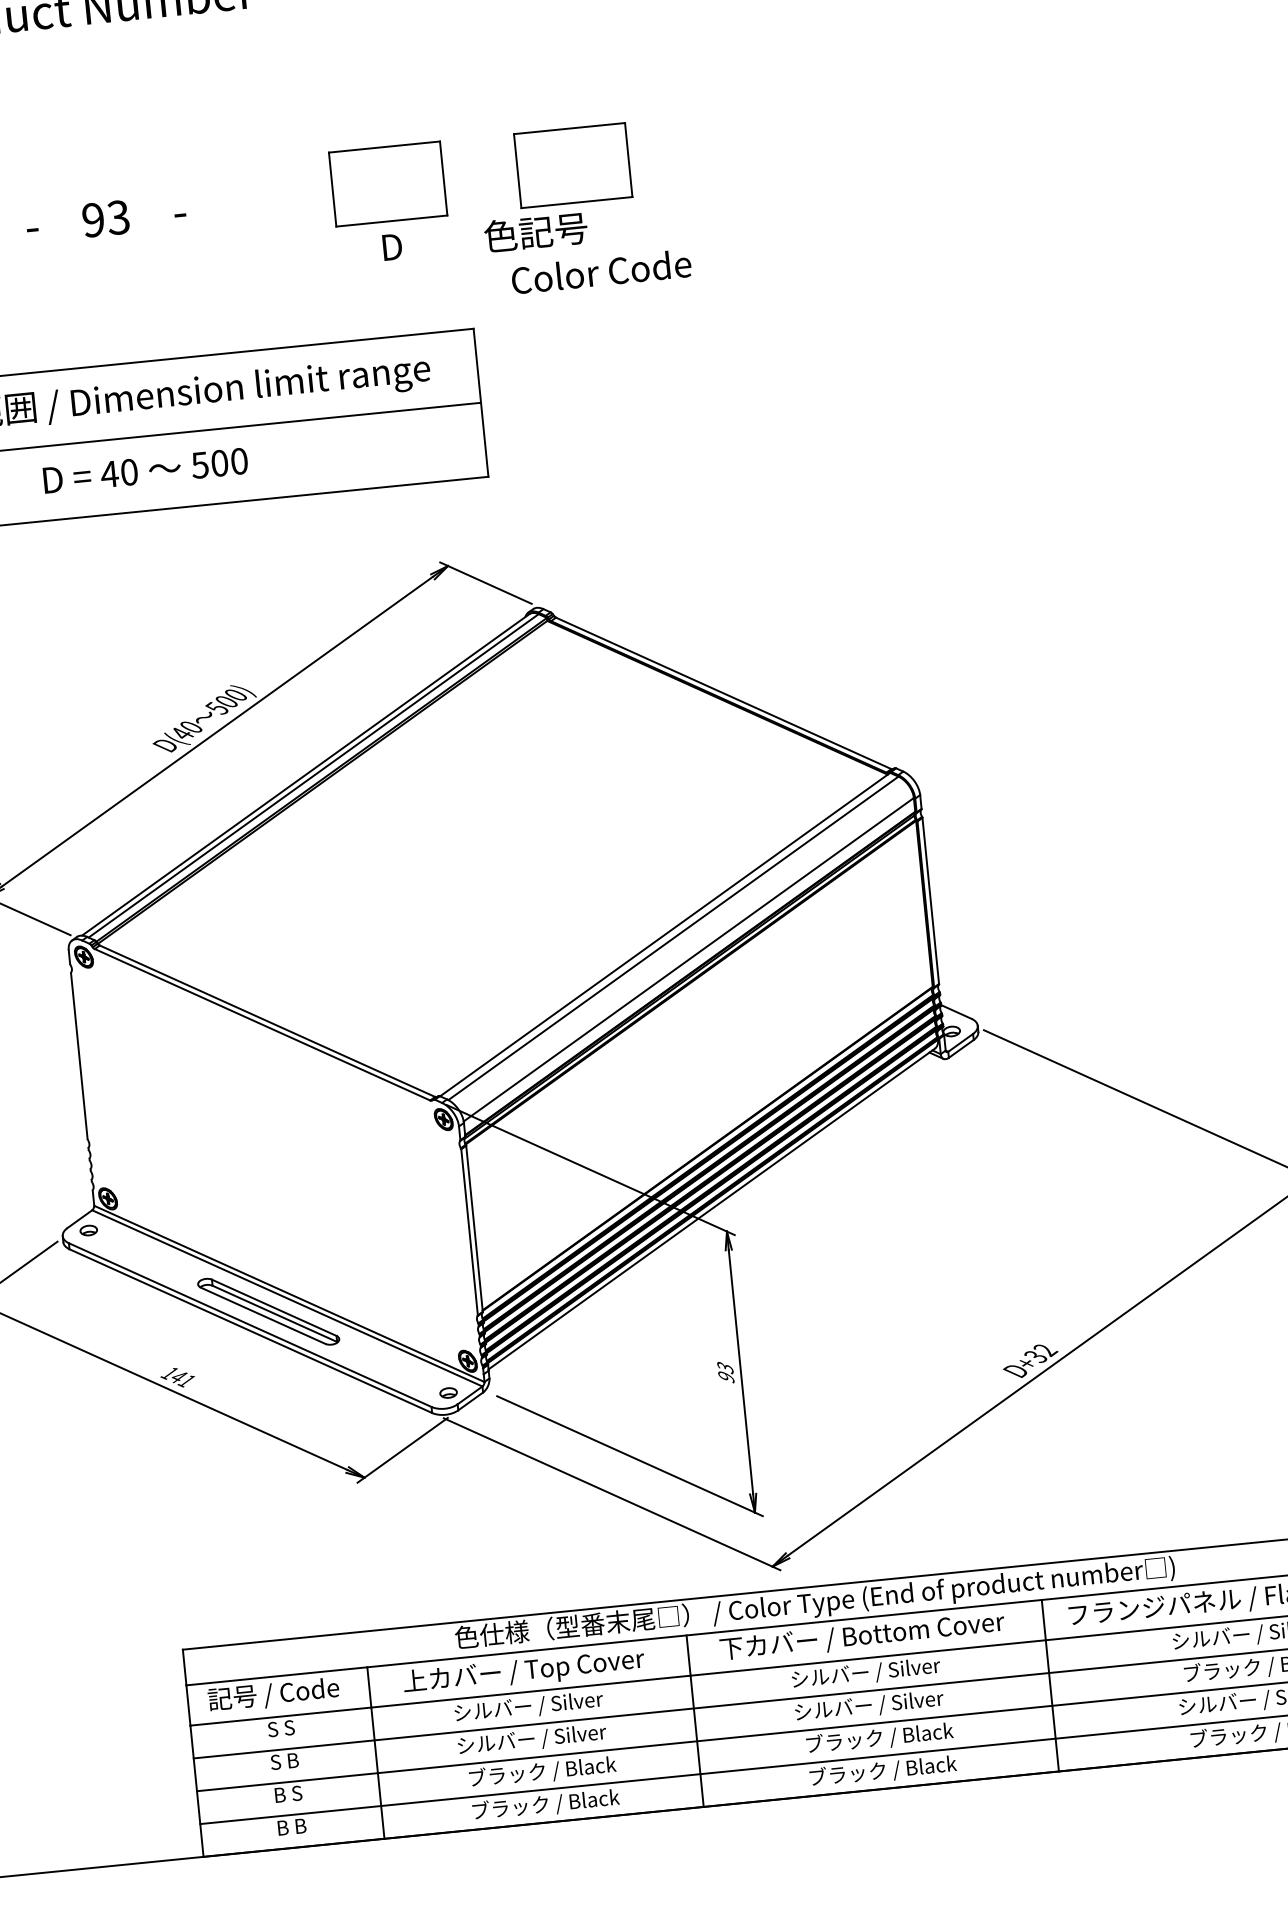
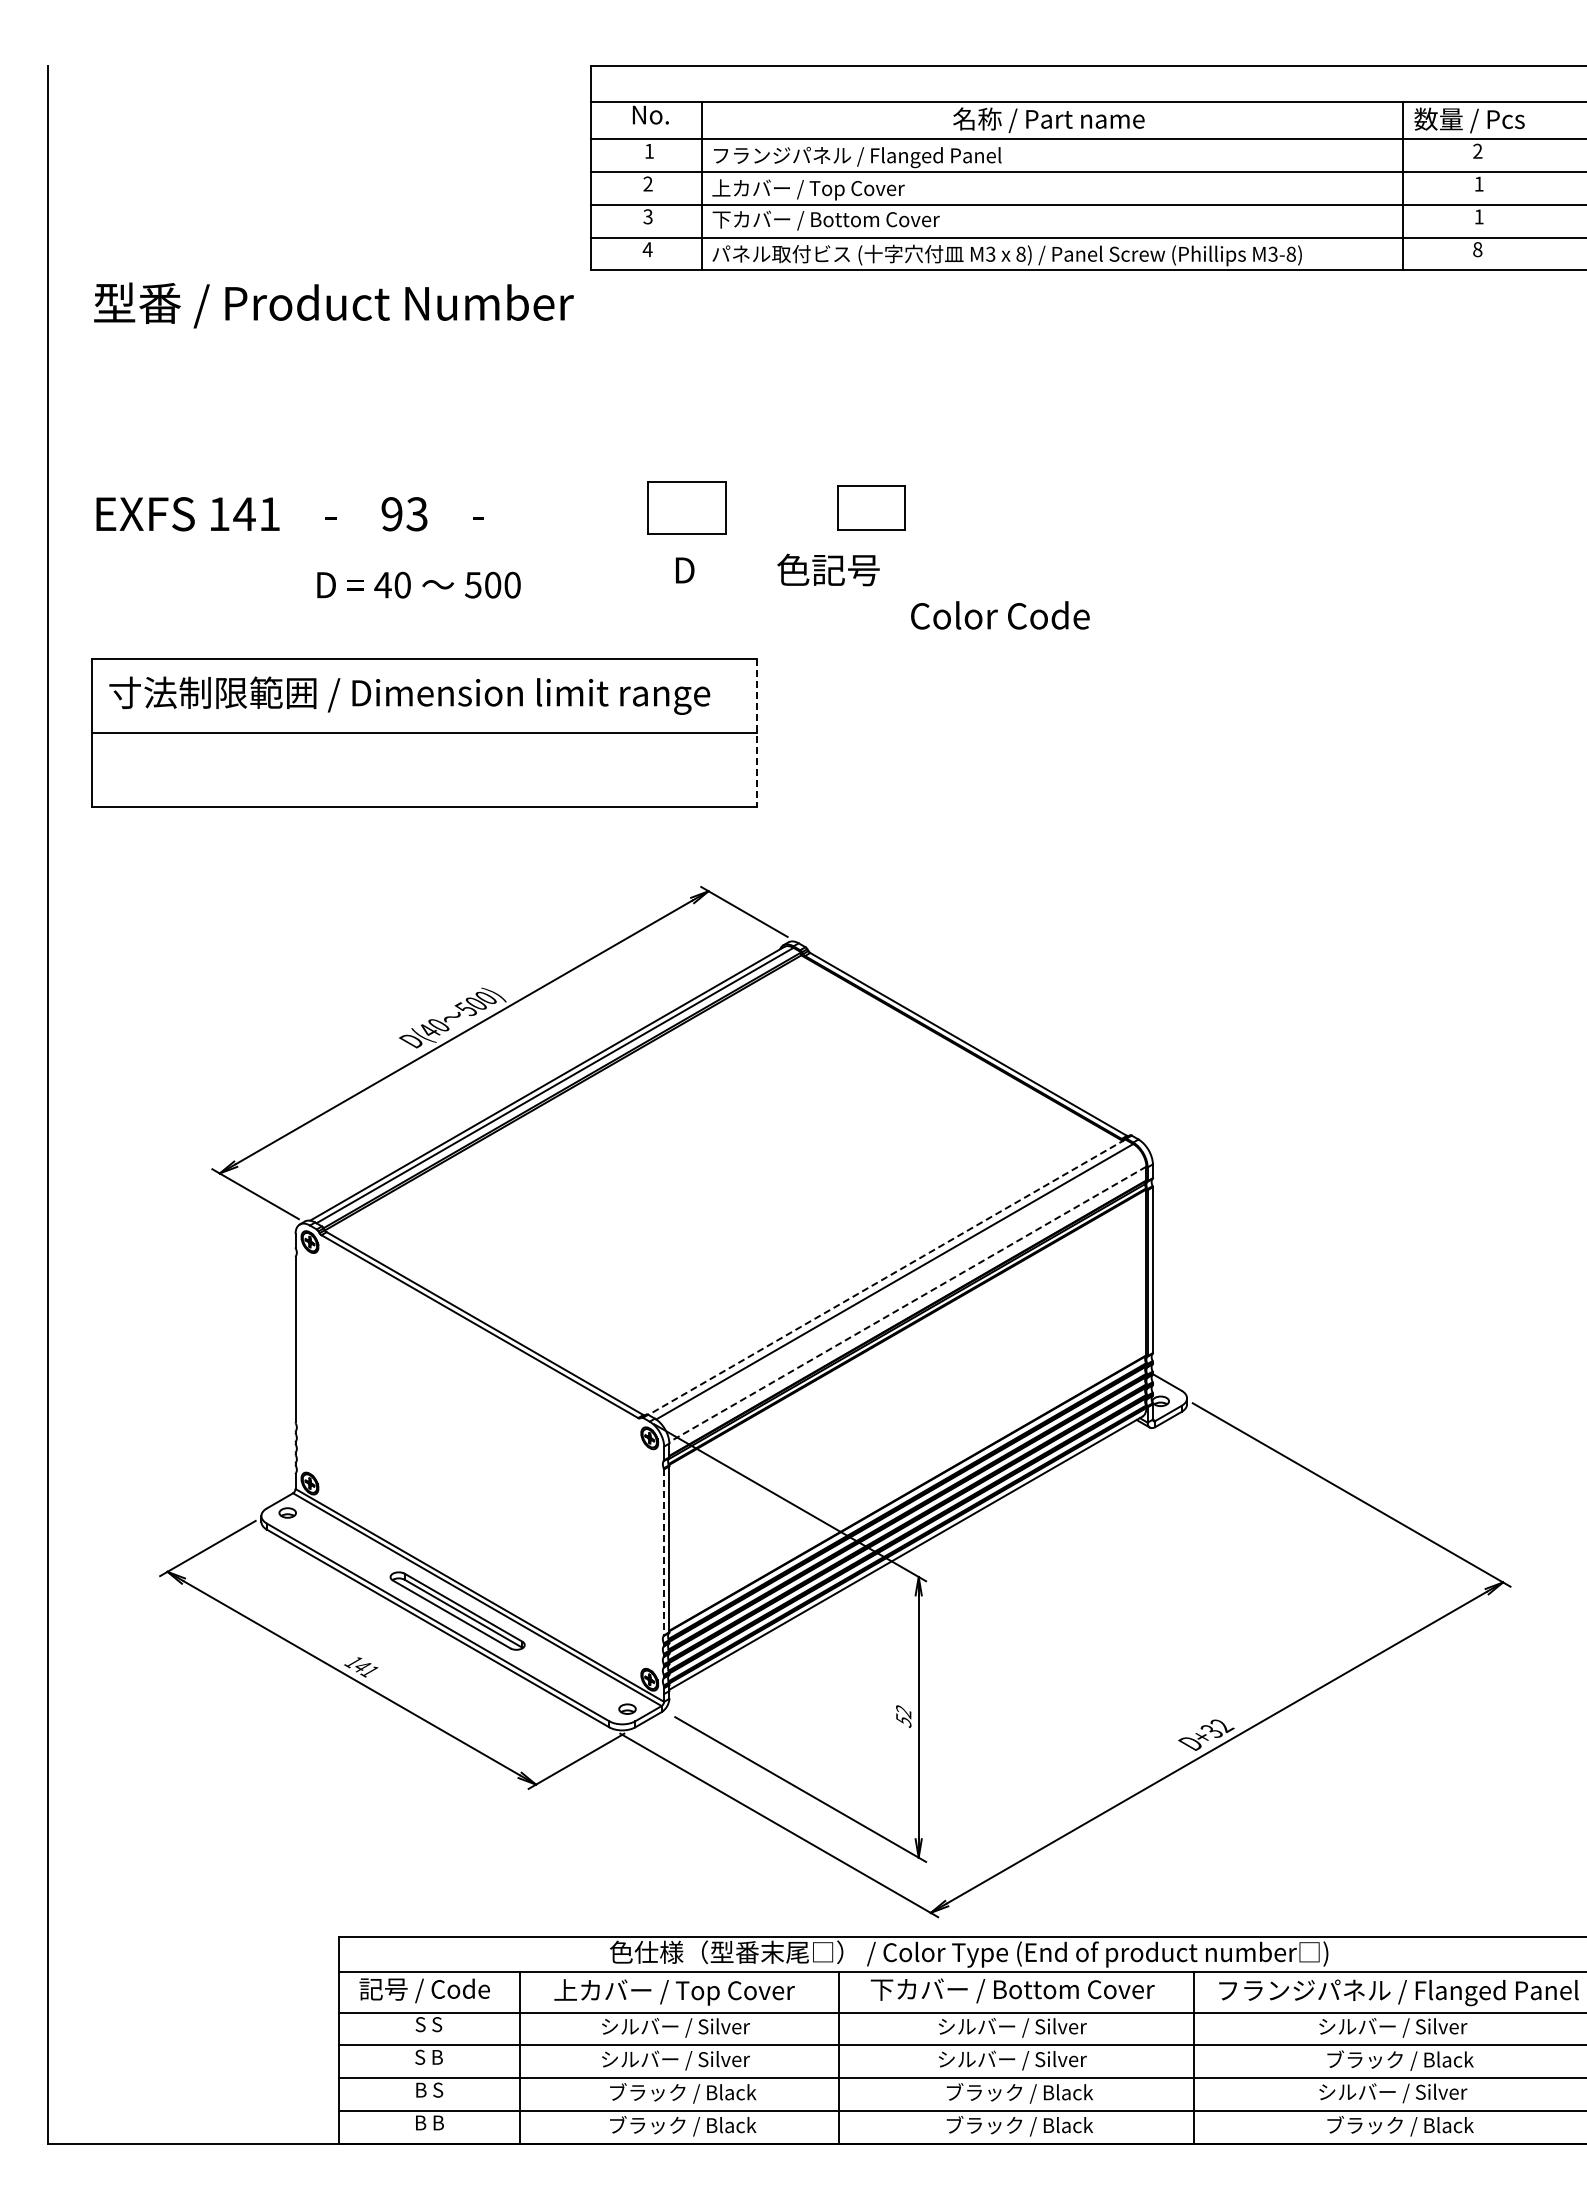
part: (572, 165) -> (871, 507), size x0.6
part: (388, 183) -> (687, 507), size x0.7
text: (601, 271) -> (1000, 615), moved
line: (481, 403) -> (757, 733), solid -> dashed
text: (145, 470) -> (418, 584), moved
line: (664, 934) -> (886, 1277), solid -> dashed
line: (688, 959) -> (907, 1304), solid -> dashed
line: (469, 1232) -> (664, 1552), solid -> dashed
text: (725, 1372) -> (903, 1716), 93 -> 52

